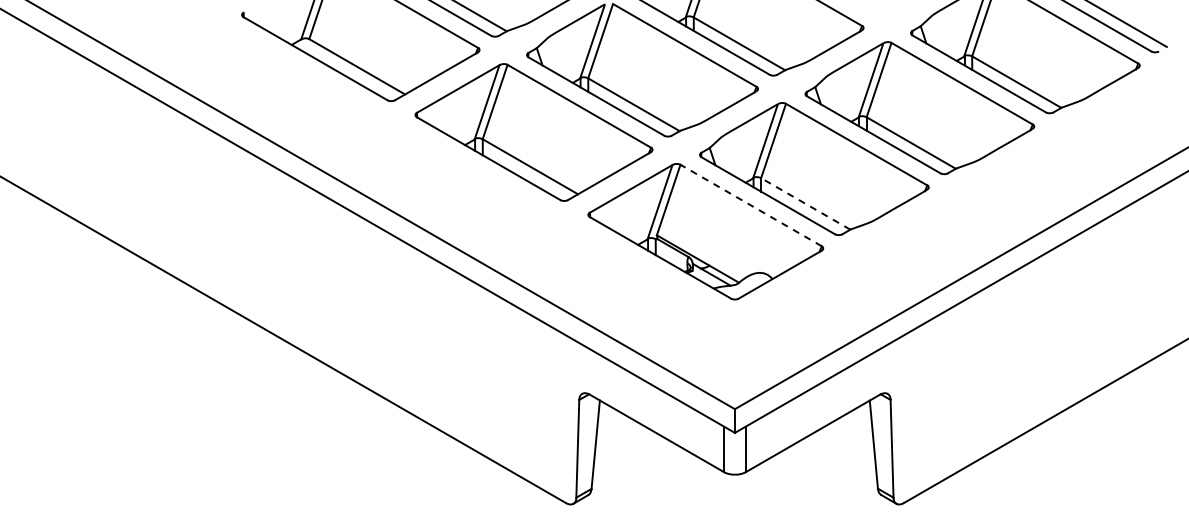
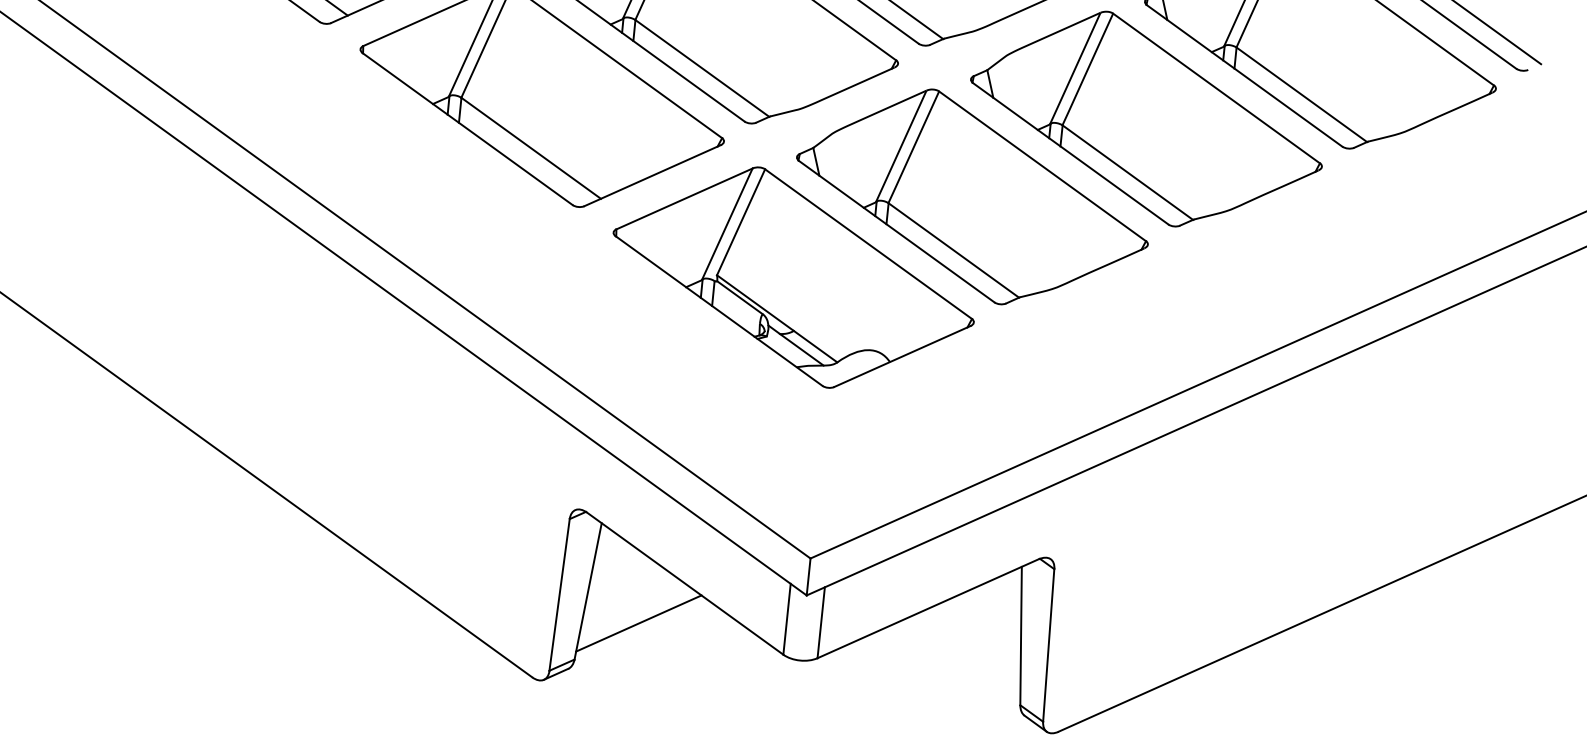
line: (805, 203) -> (953, 249), dashed -> solid
line: (751, 205) -> (869, 244), dashed -> solid
line: (630, 461) -> (639, 623), added

